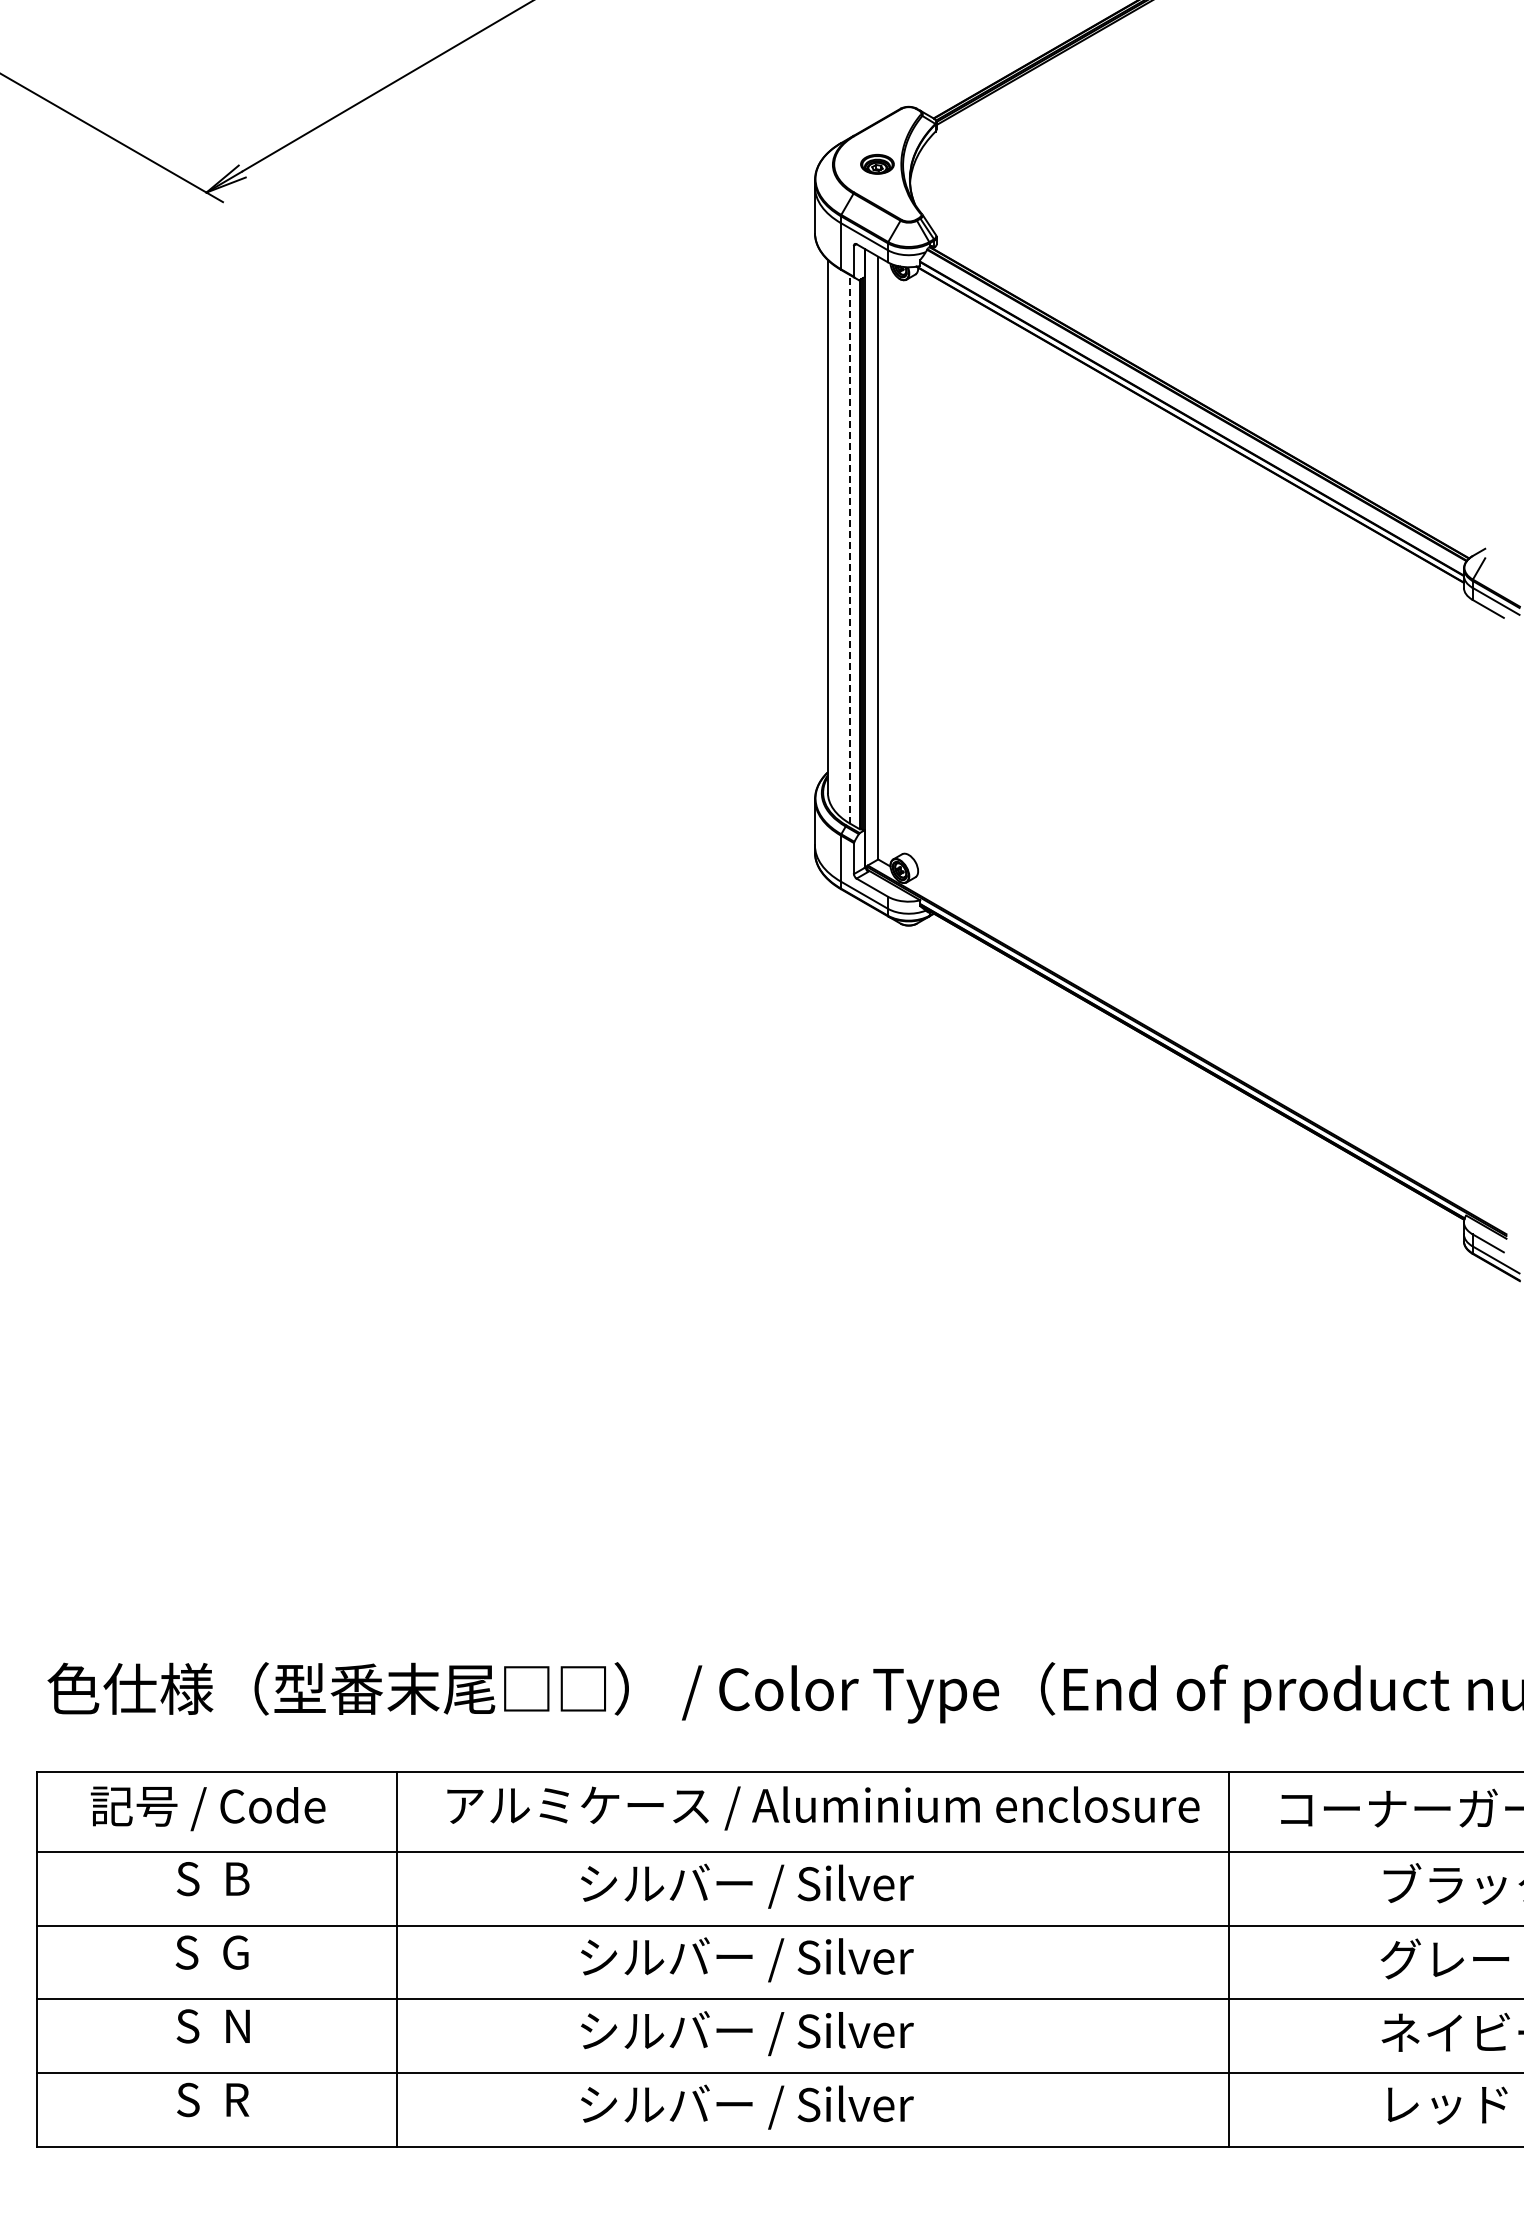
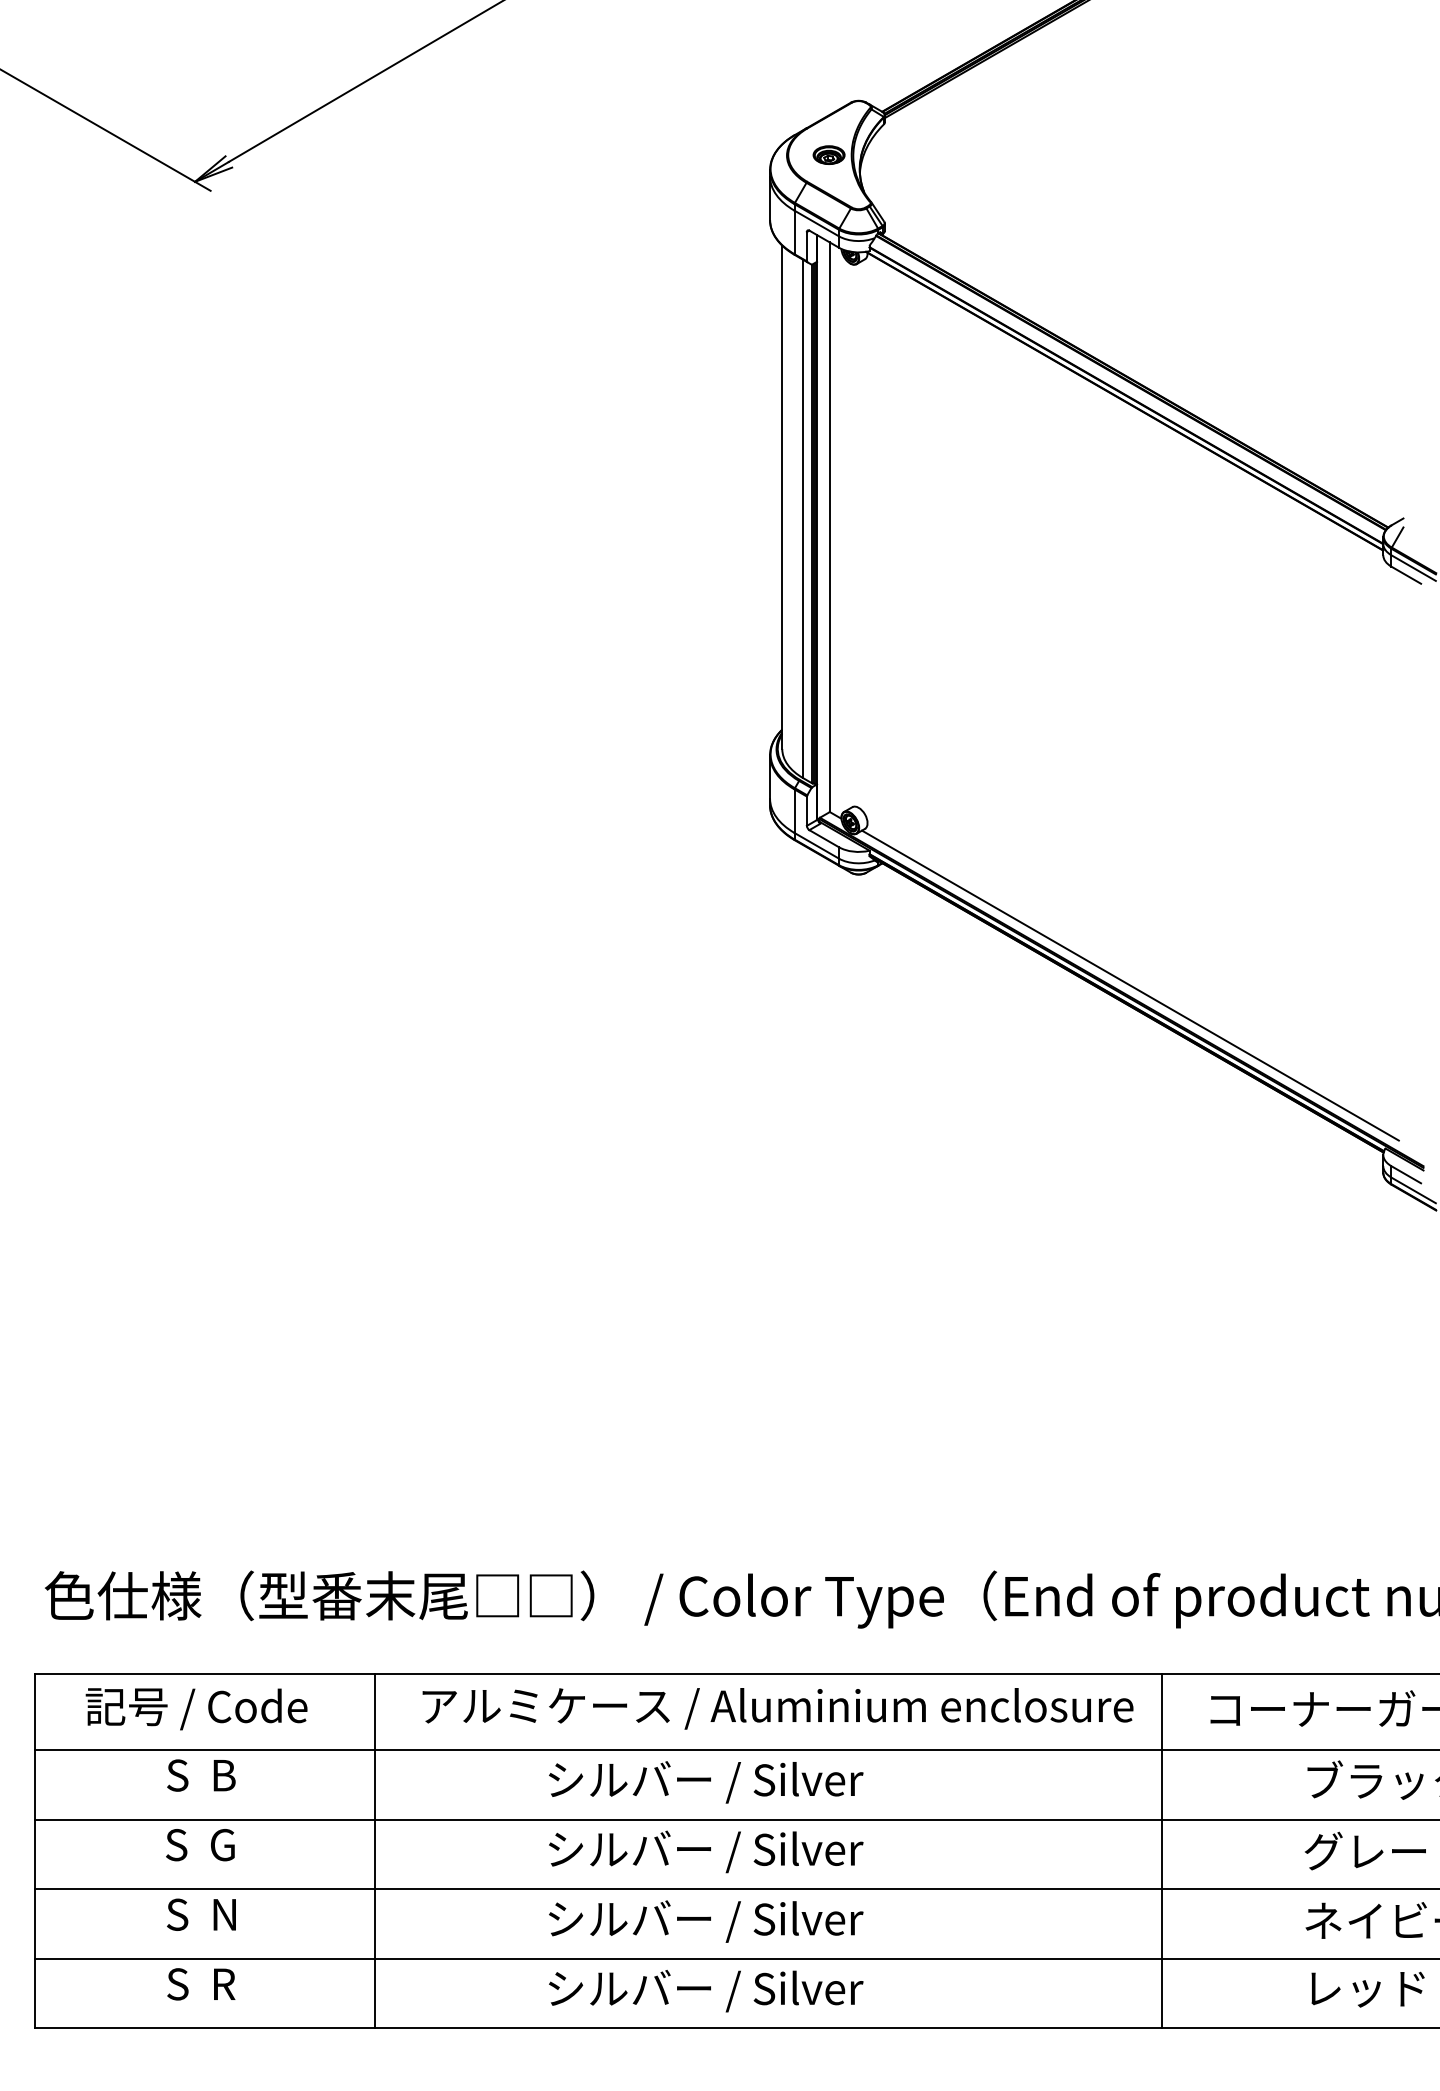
line: (850, 548) -> (803, 518), dashed -> solid
line: (1196, 1043) -> (1130, 985), added

